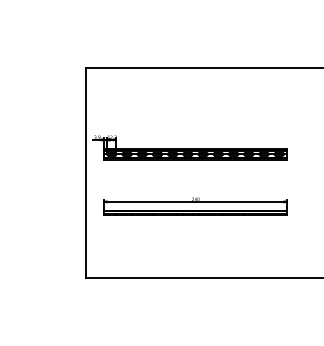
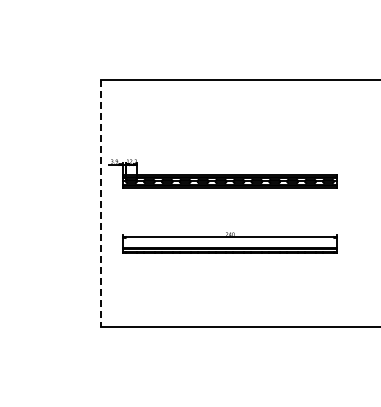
line: (85, 173) -> (100, 203), solid -> dashed

